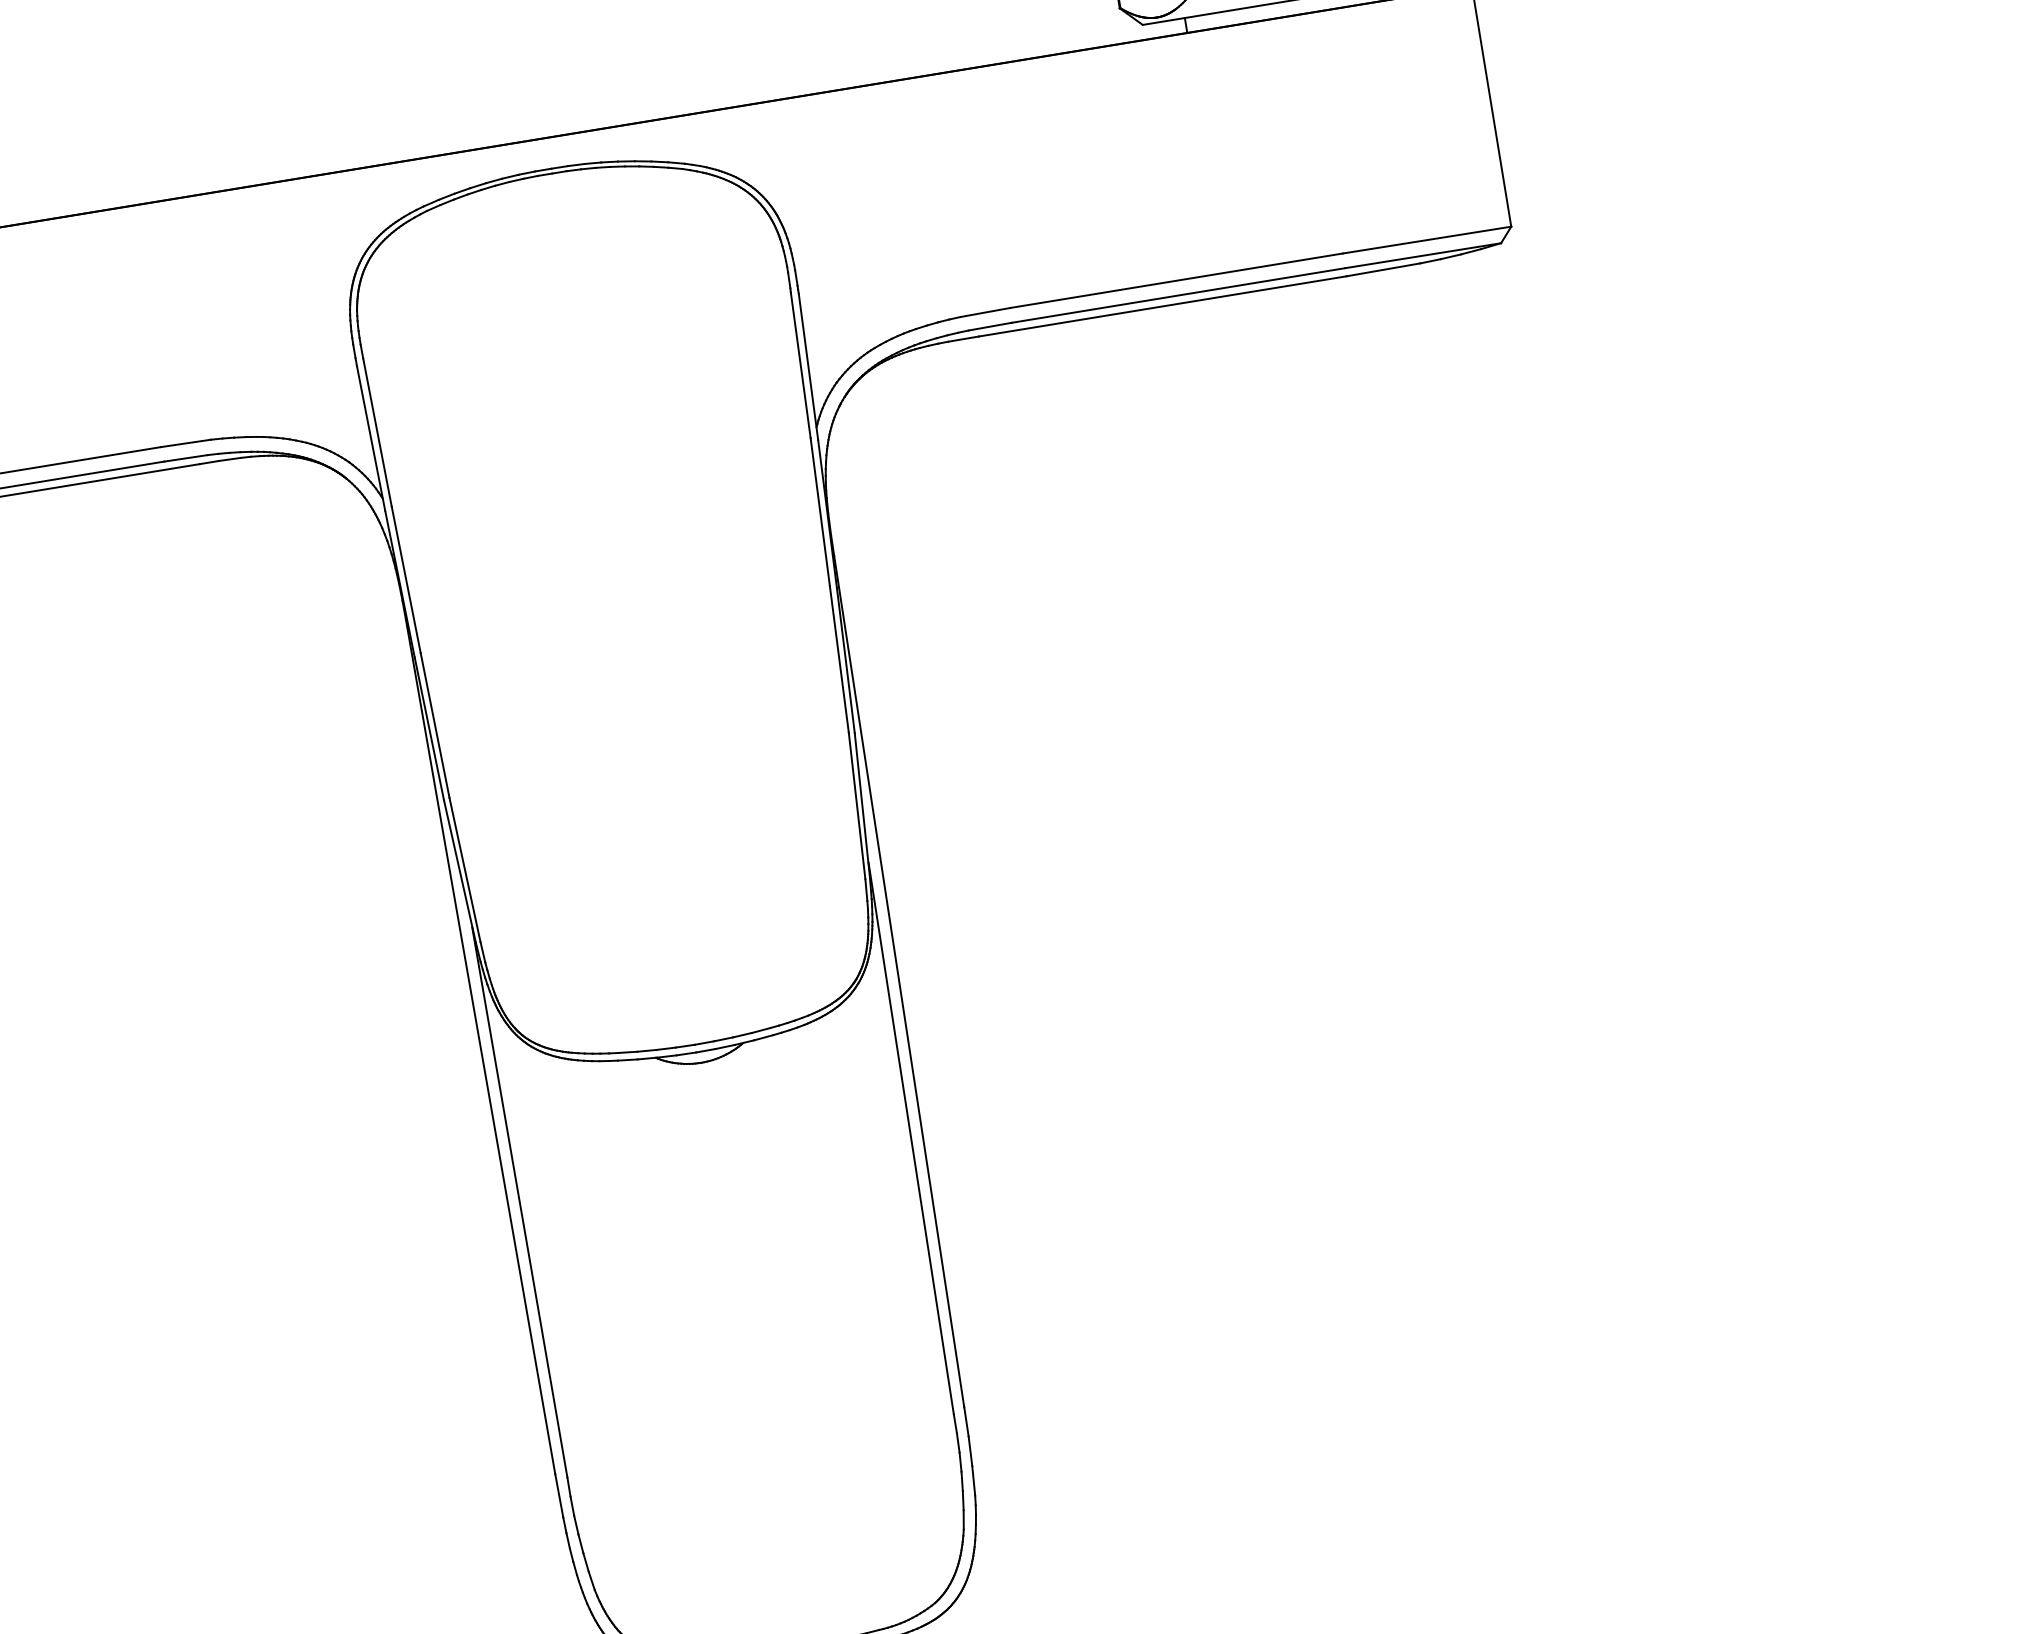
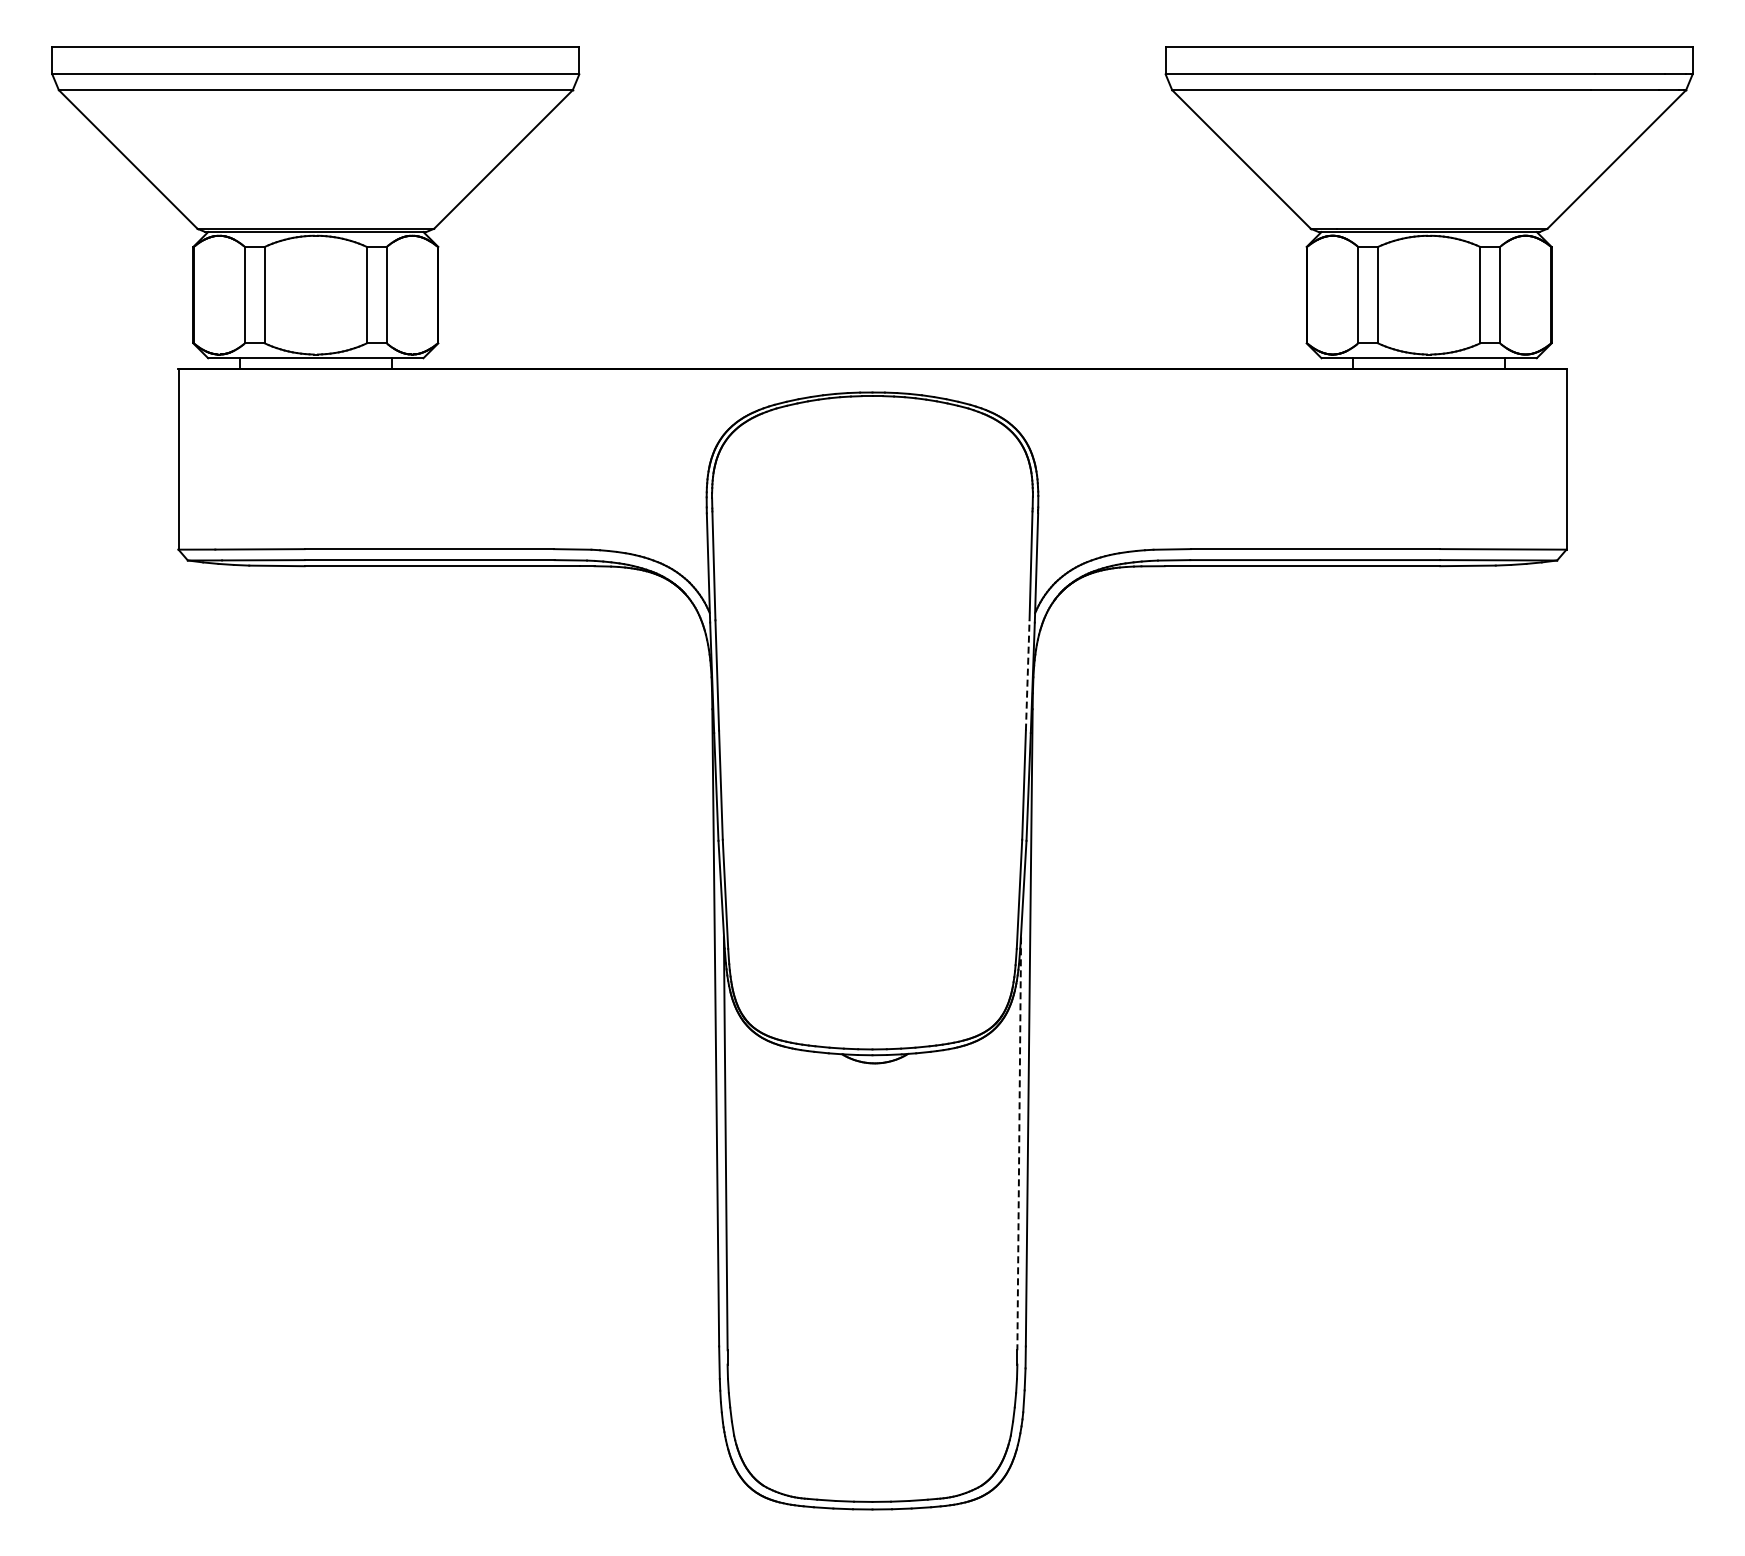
line: (819, 510) -> (1027, 674), solid -> dashed
line: (911, 1139) -> (1019, 1144), solid -> dashed

